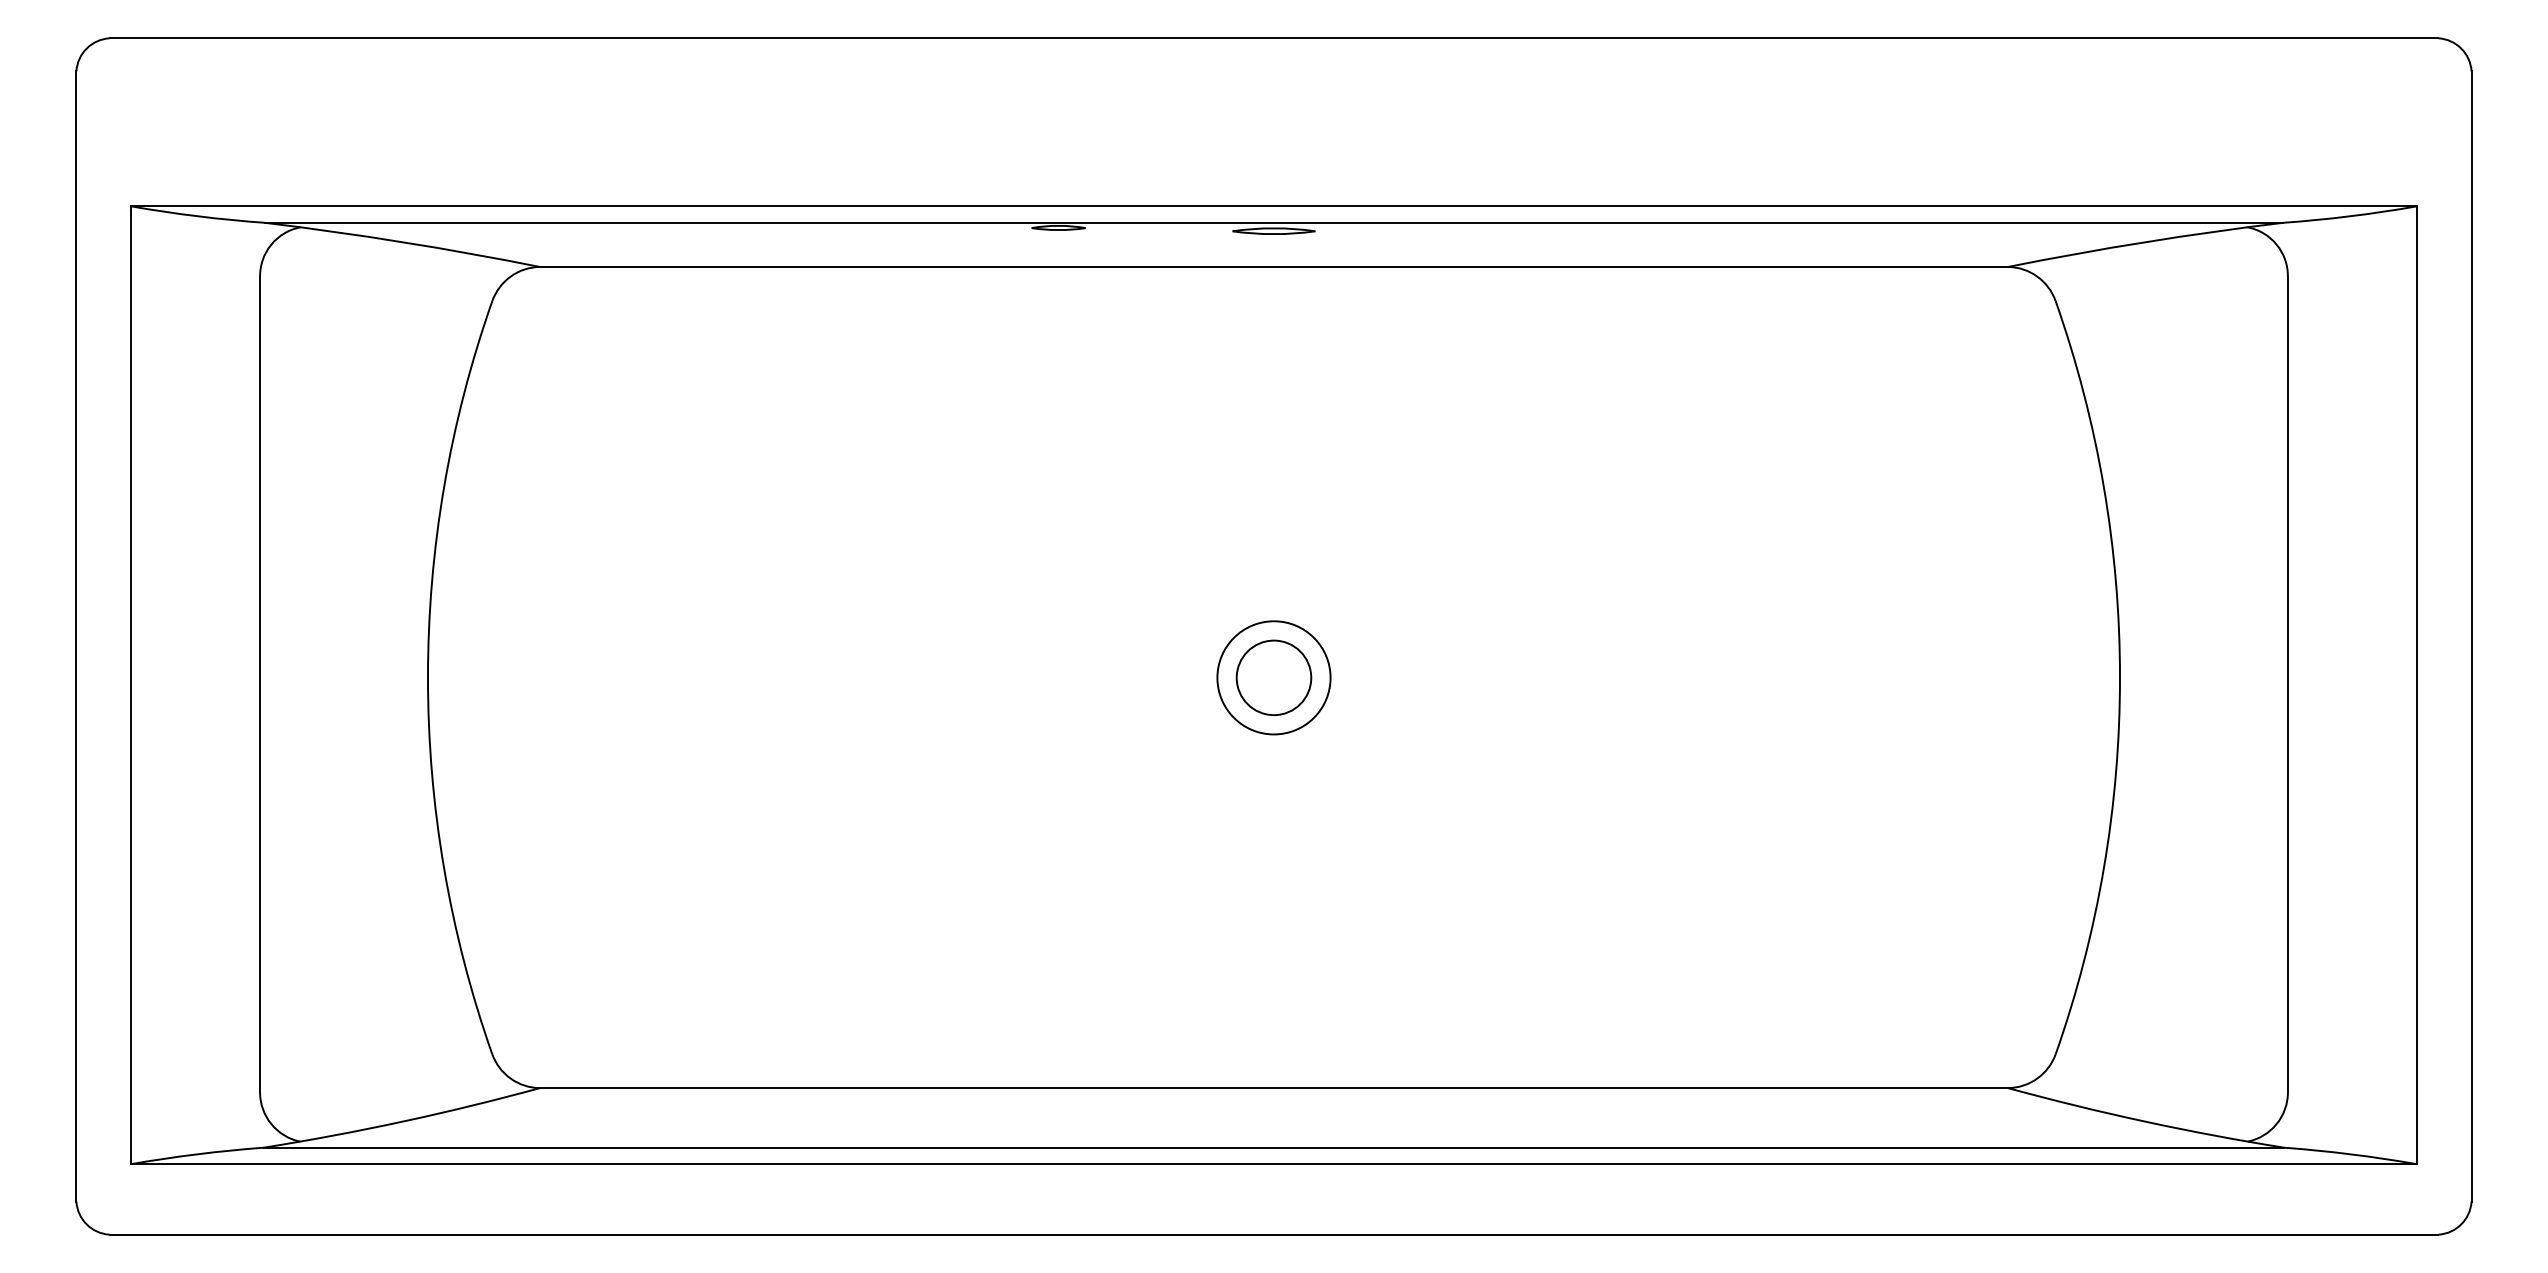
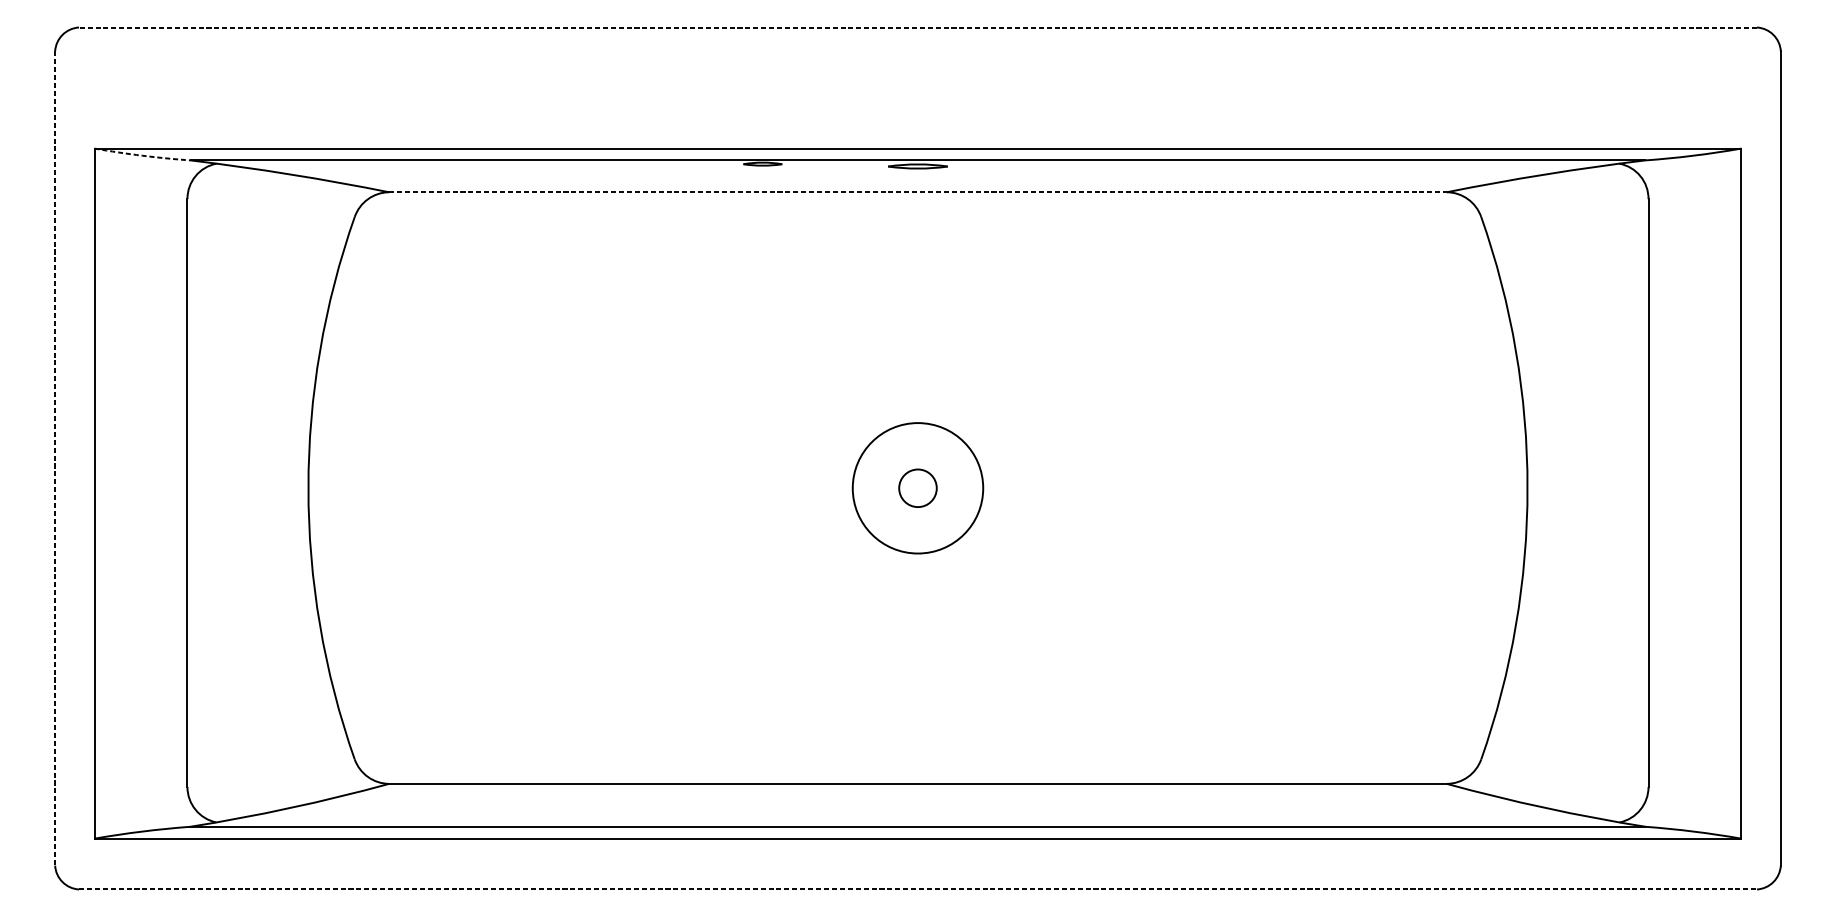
line: (1273, 38) -> (917, 27), solid -> dashed
arc: (198, 216) -> (143, 155), solid -> dashed
line: (1274, 266) -> (918, 191), solid -> dashed
line: (76, 636) -> (55, 458), solid -> dashed
circle: (1273, 677) -> (917, 488), size x0.7
circle: (1273, 677) -> (917, 488), size x1.6
line: (1274, 1234) -> (918, 889), solid -> dashed

